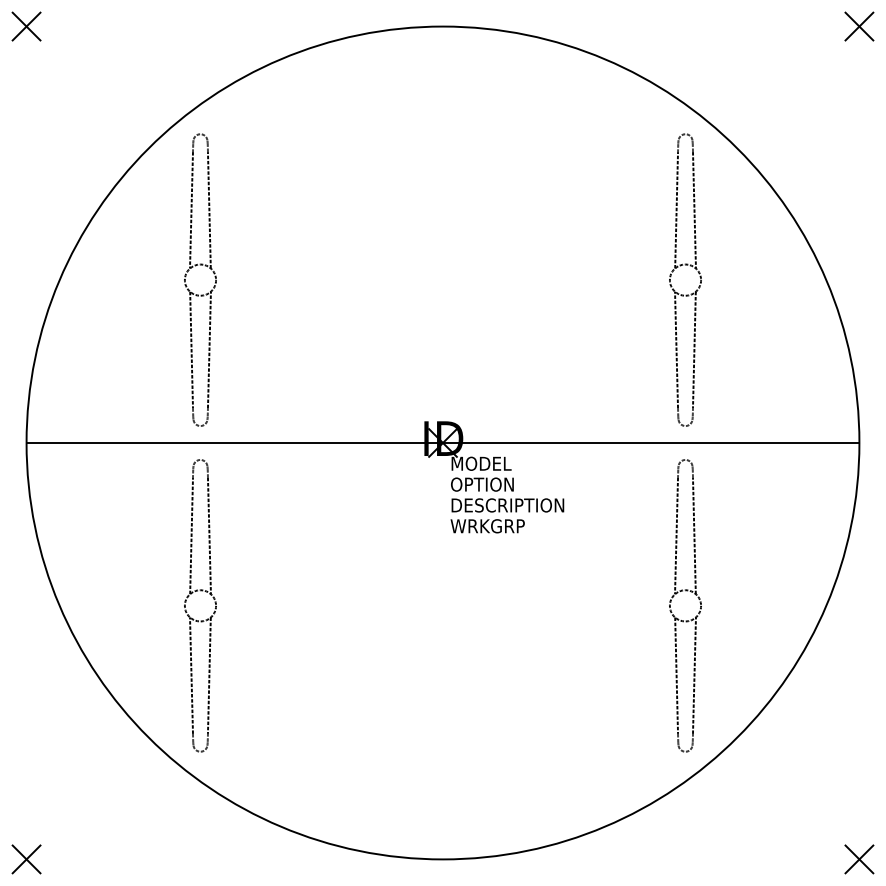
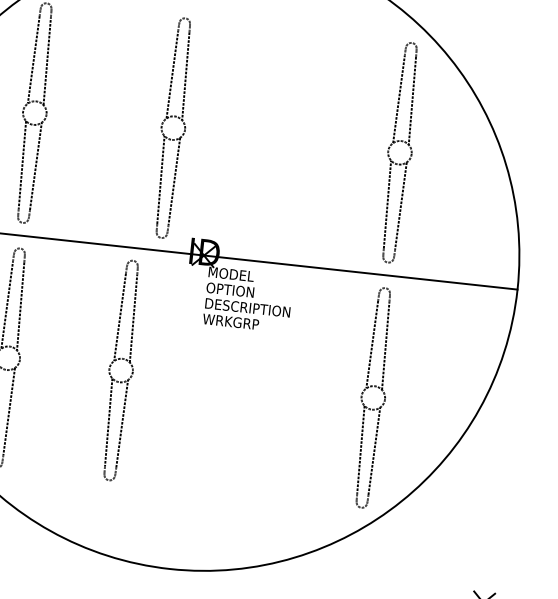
part: (377, 267) -> (169, 118), added
part: (350, 591) -> (122, 359), added

